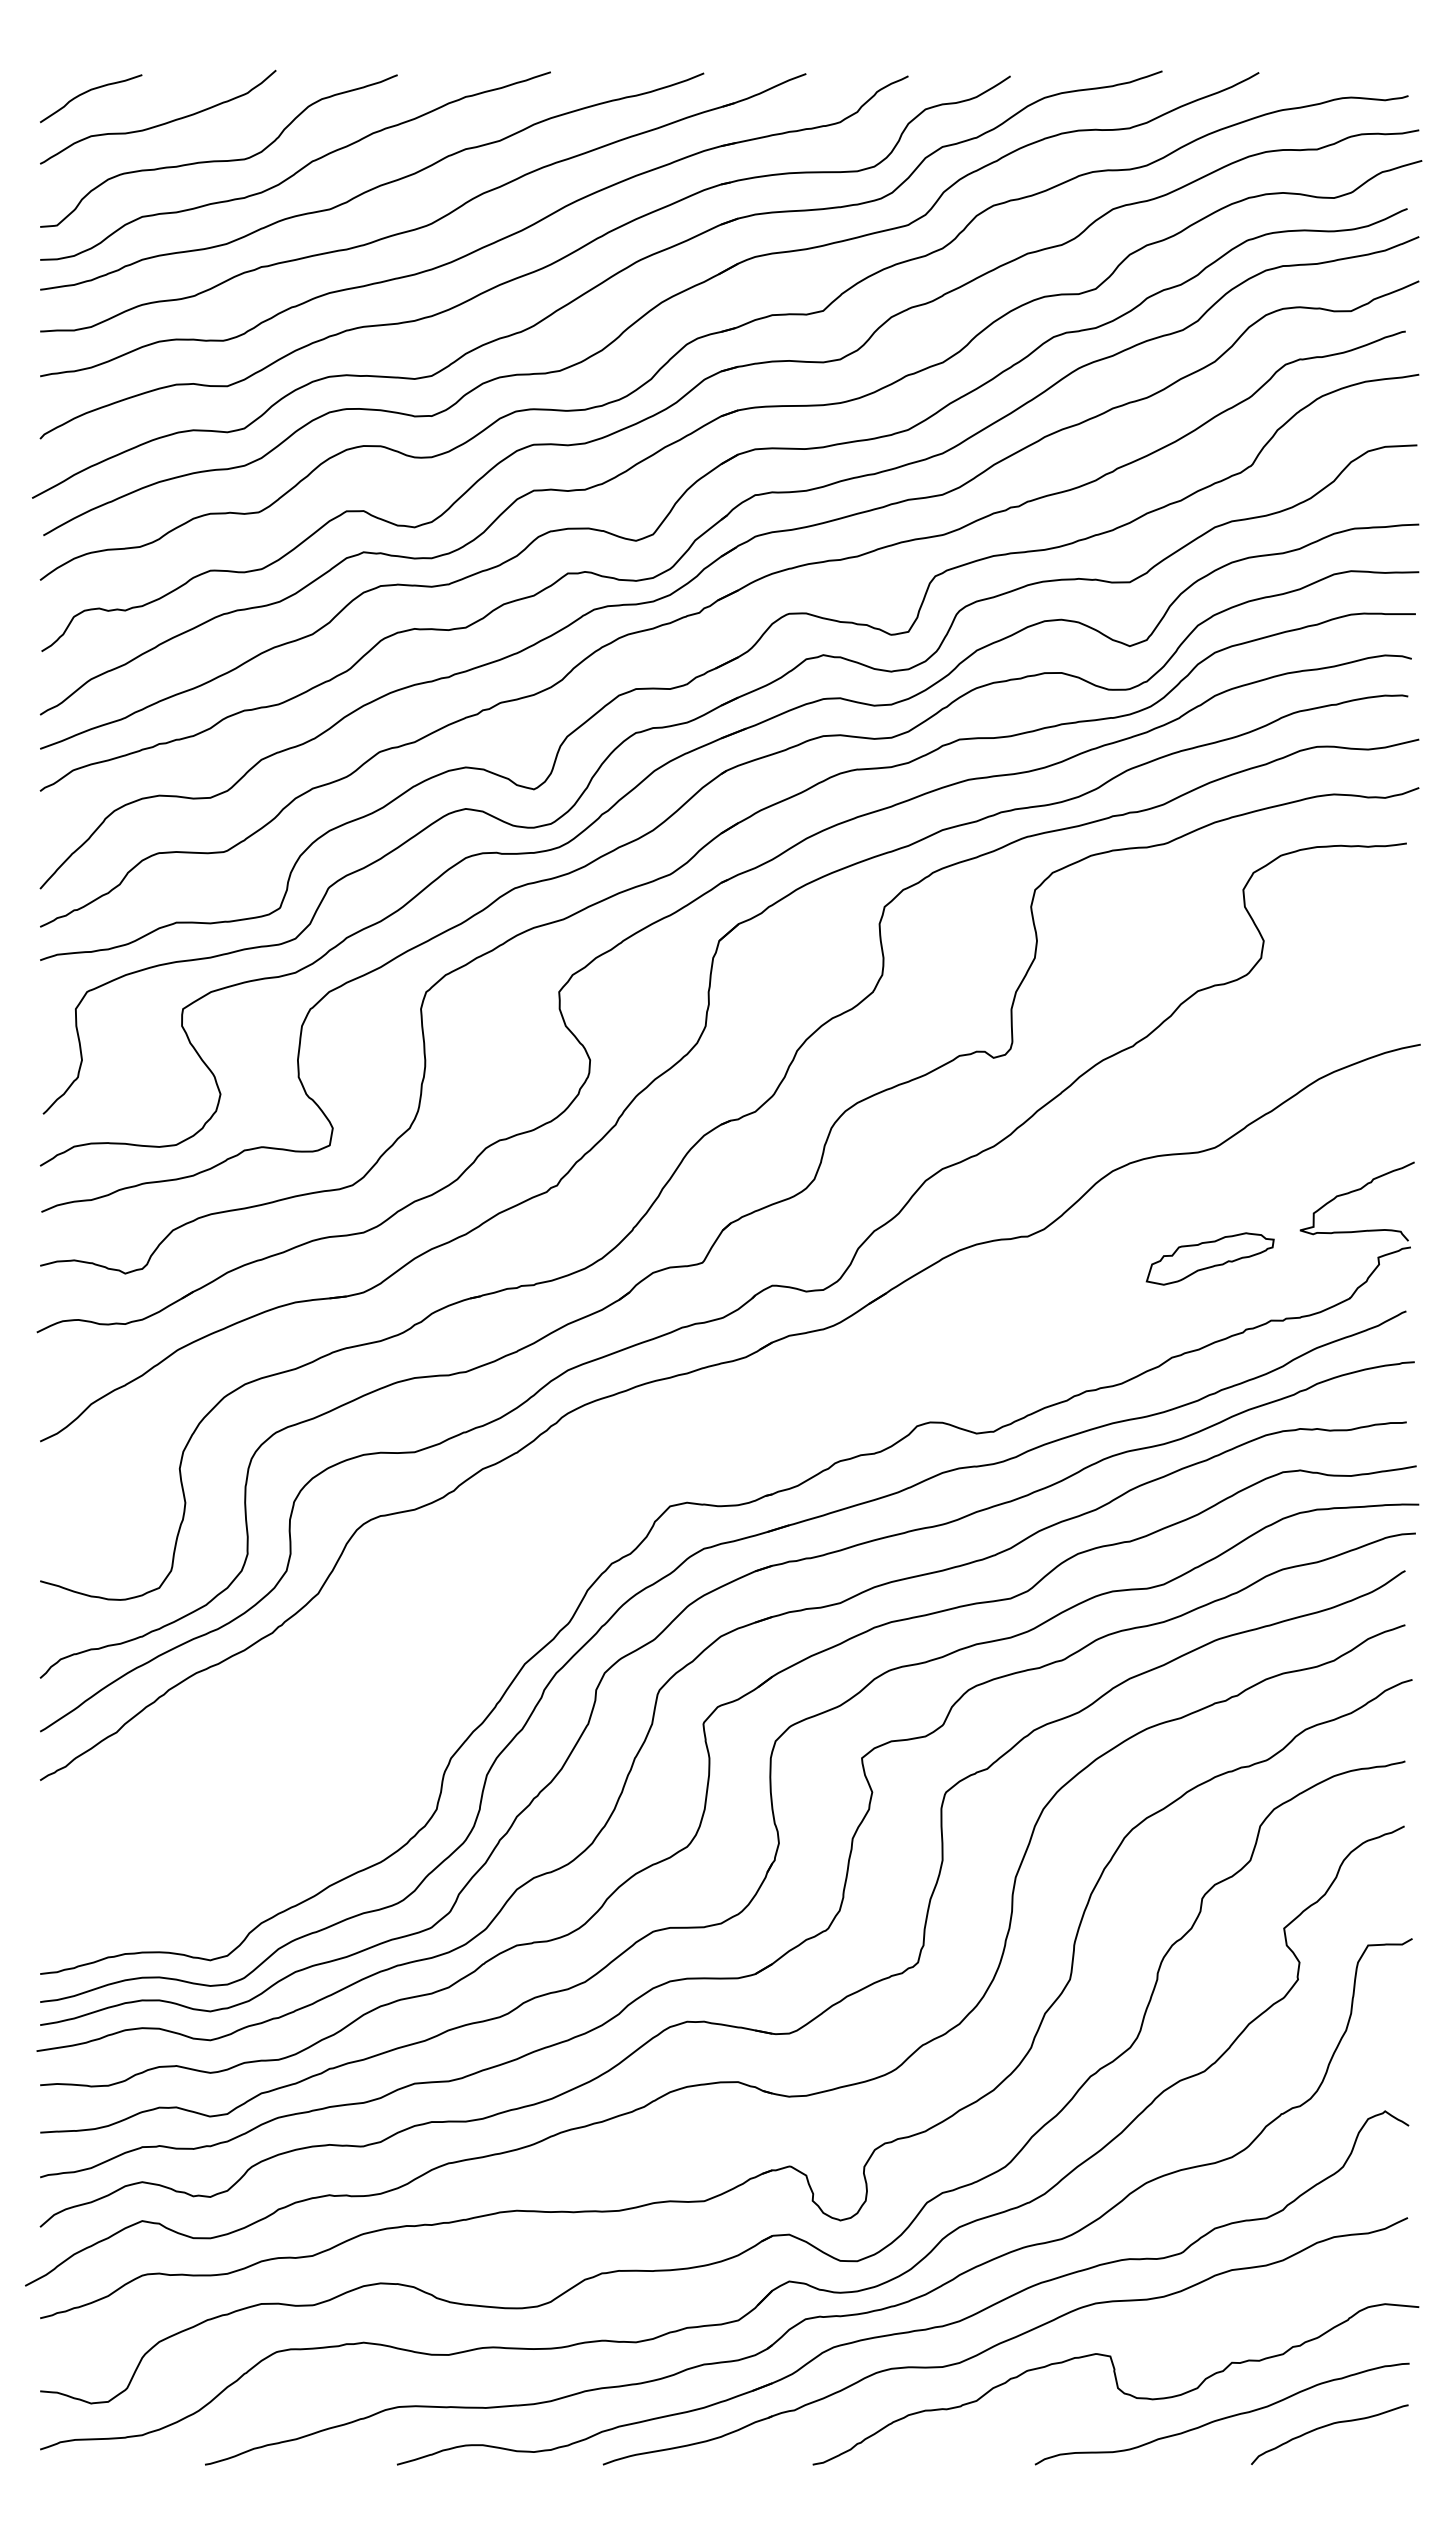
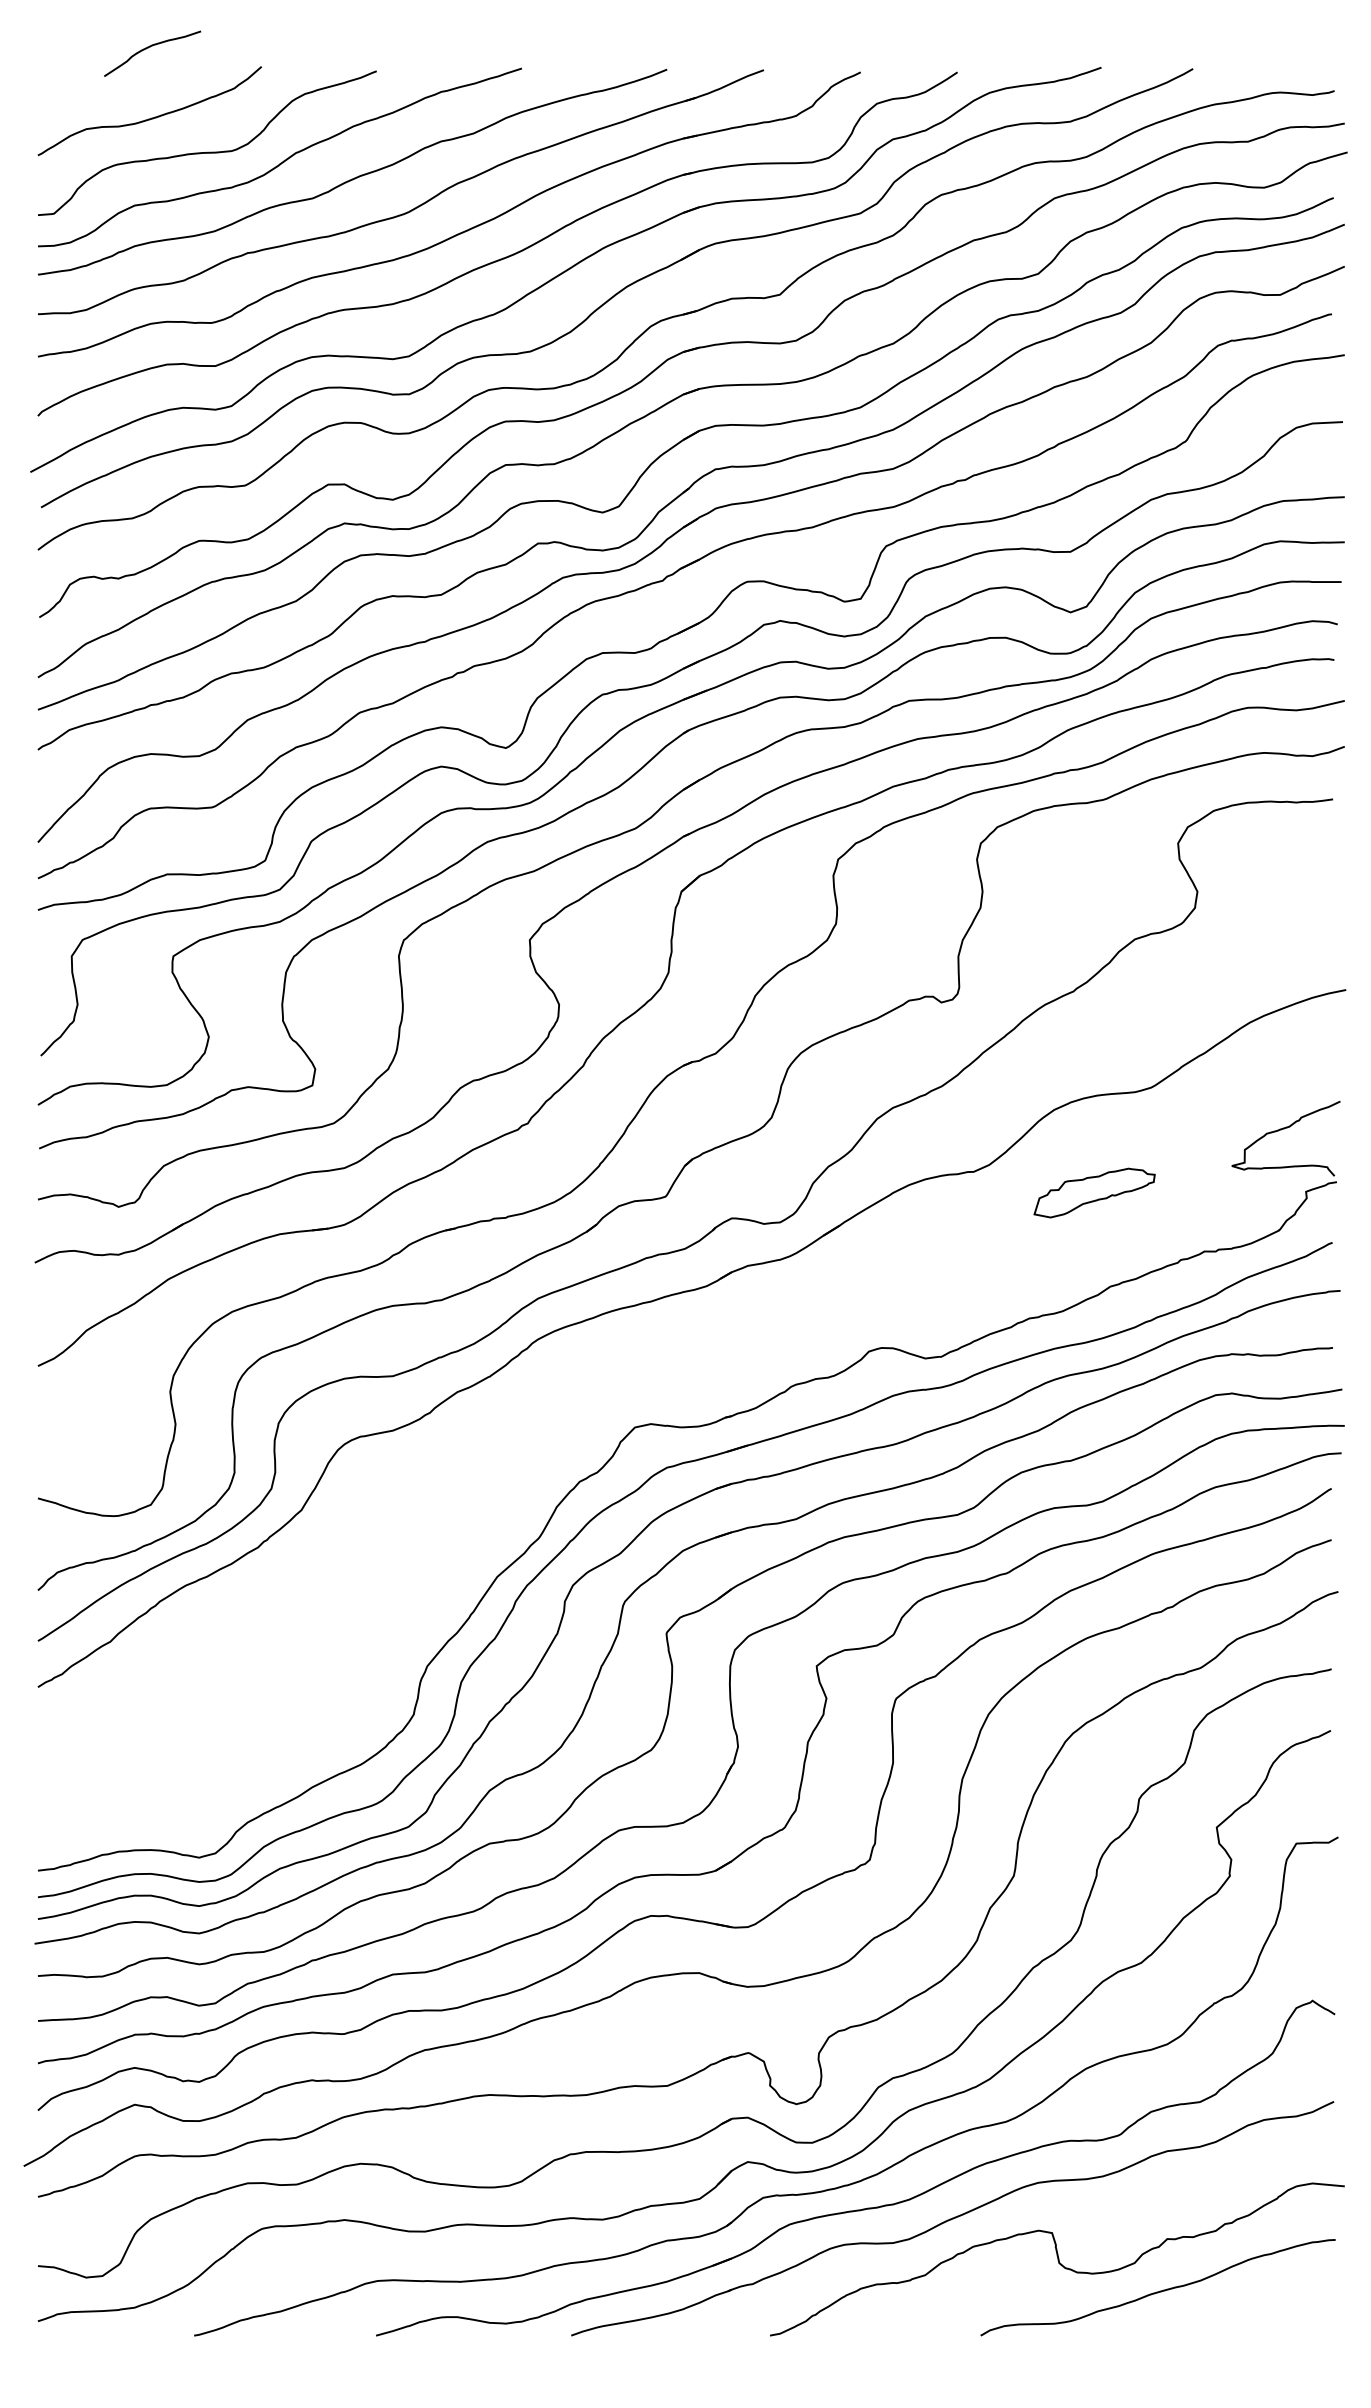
curve: (87, 92) -> (149, 47), moved
part: (1209, 1258) -> (1093, 1192), moved
curve: (1327, 2426) -> (1257, 2299), removed

